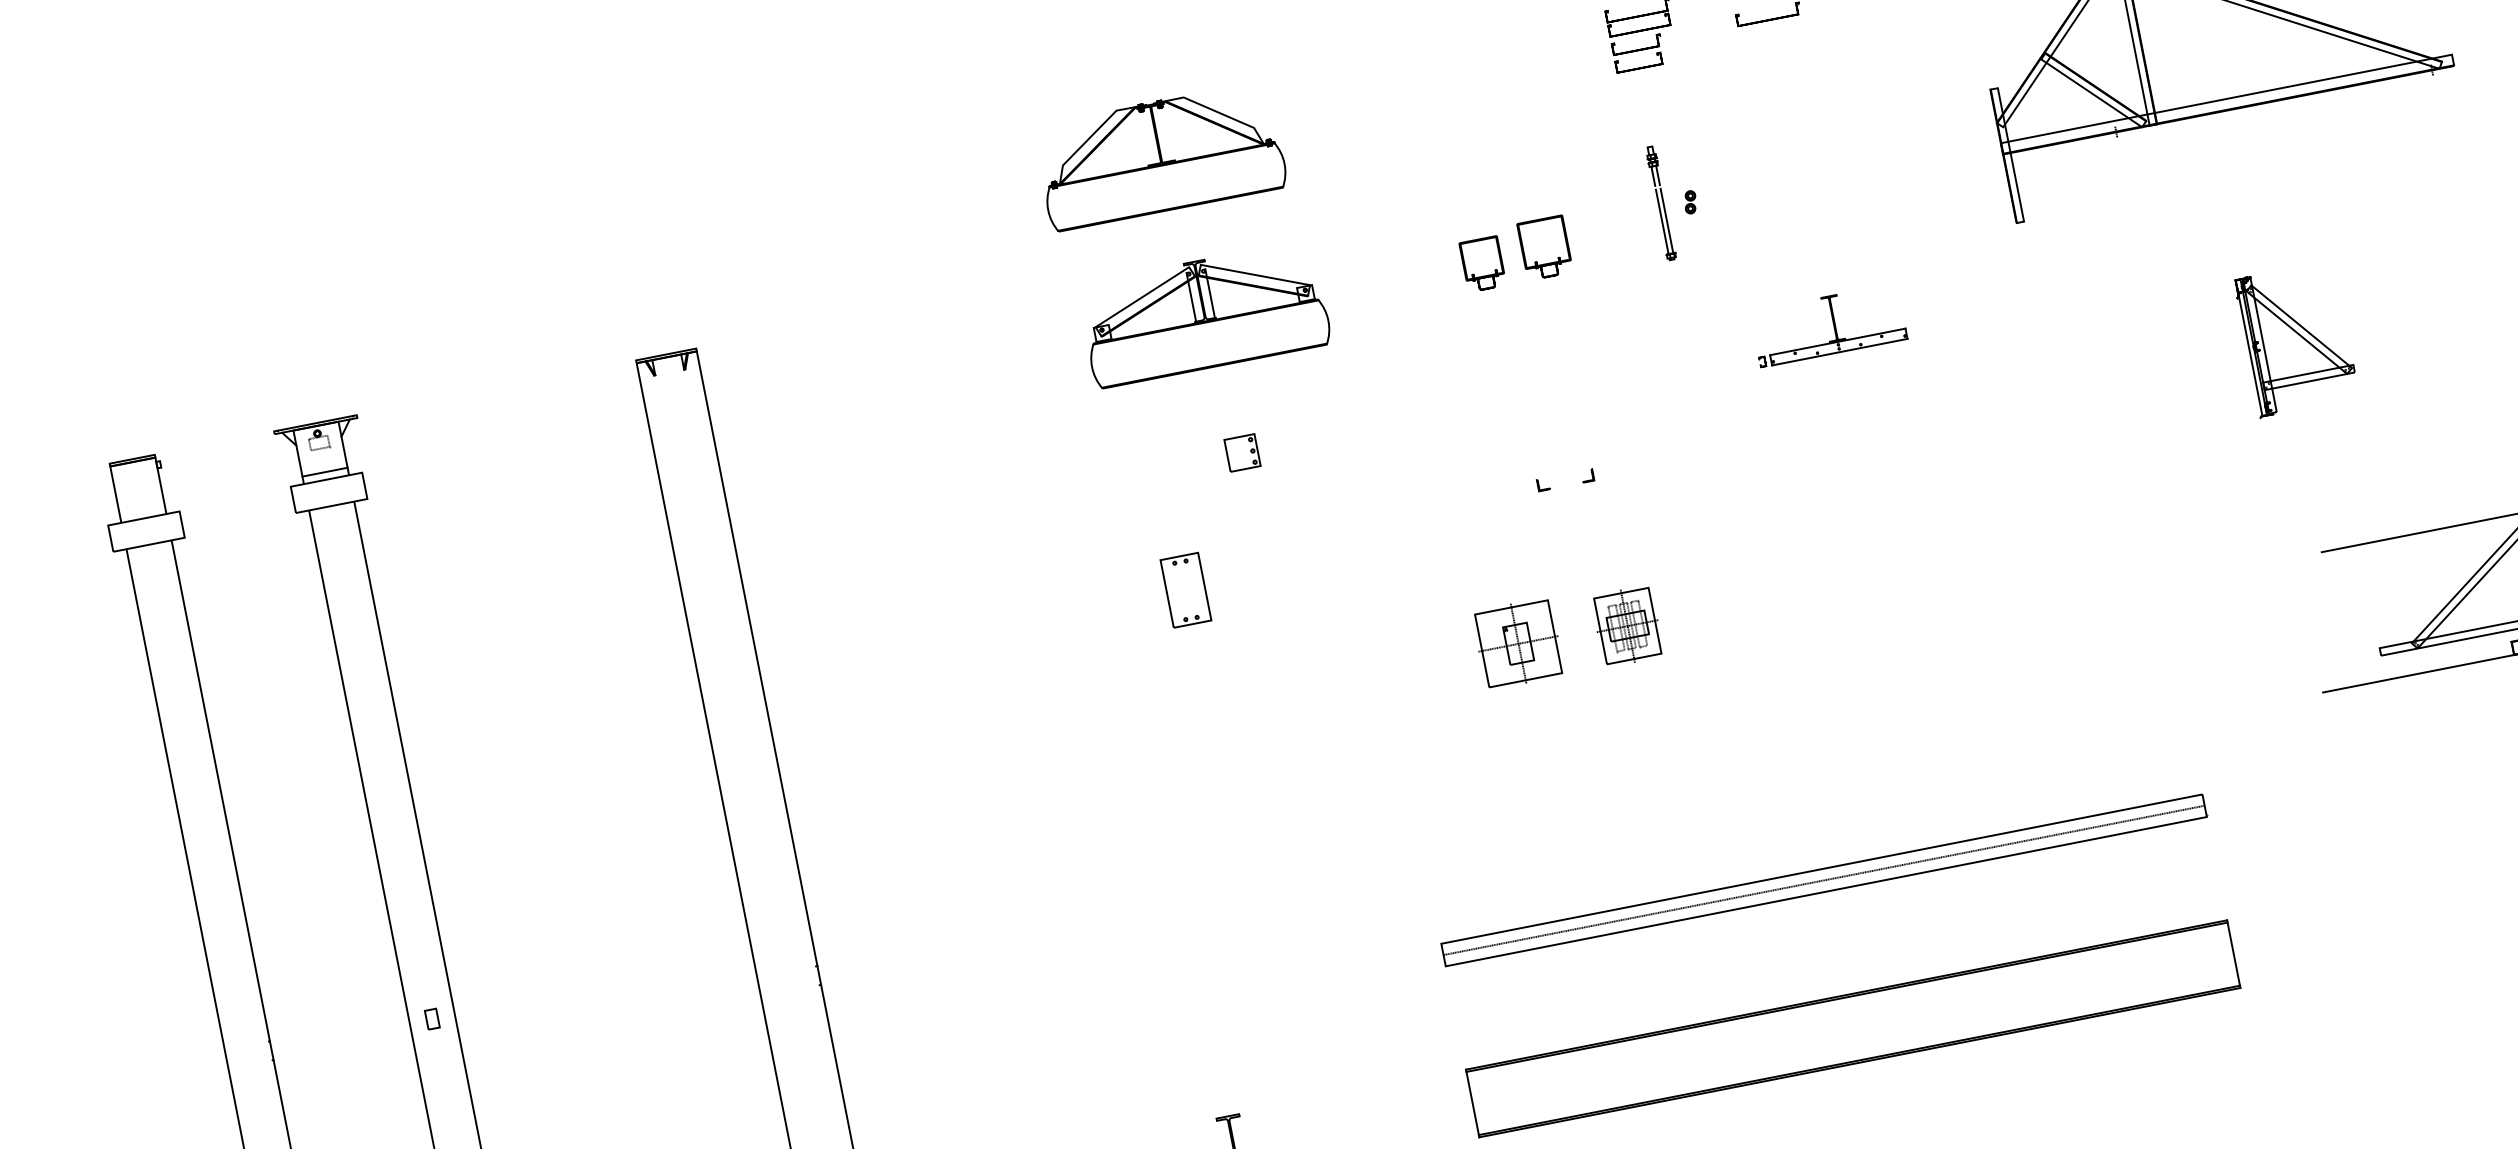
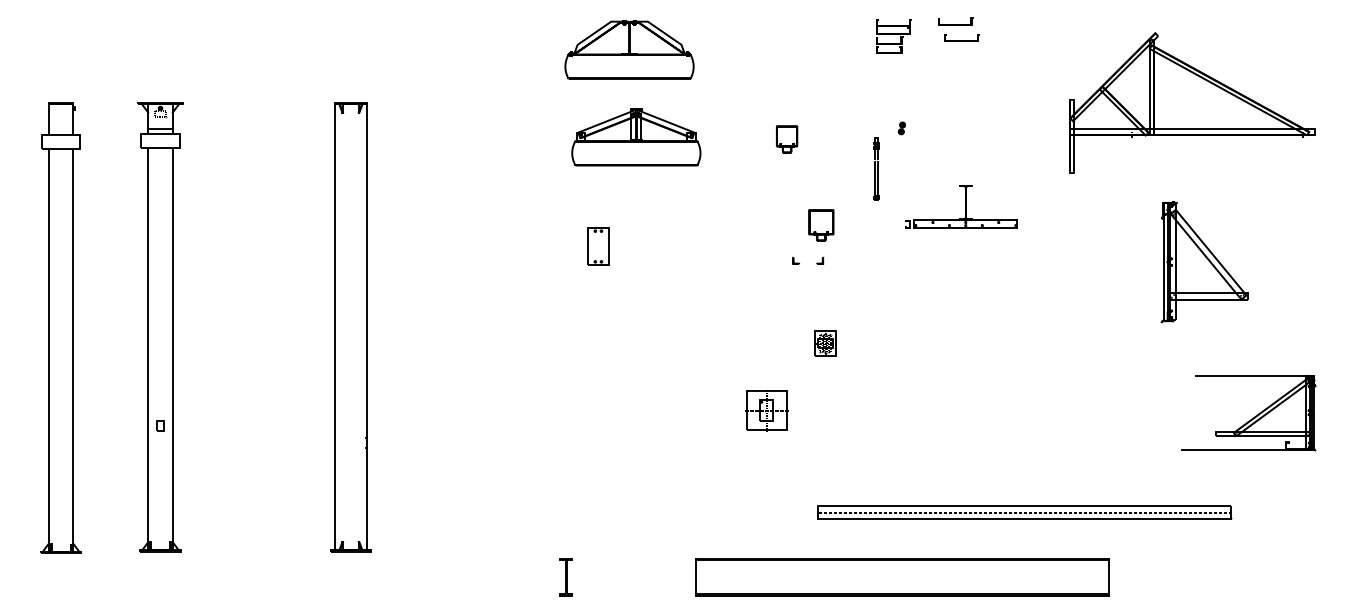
part: (1661, 202) -> (876, 168), moved
part: (1545, 248) -> (821, 225), moved
part: (1828, 324) -> (961, 206), size x1.4
part: (2295, 338) -> (1204, 261), size x1.6
part: (1241, 453) -> (641, 213), removed
part: (1186, 590) -> (598, 246), moved
part: (1627, 626) -> (825, 343), size x0.7
part: (1518, 643) -> (766, 410), moved
part: (1824, 880) -> (1024, 512), moved

